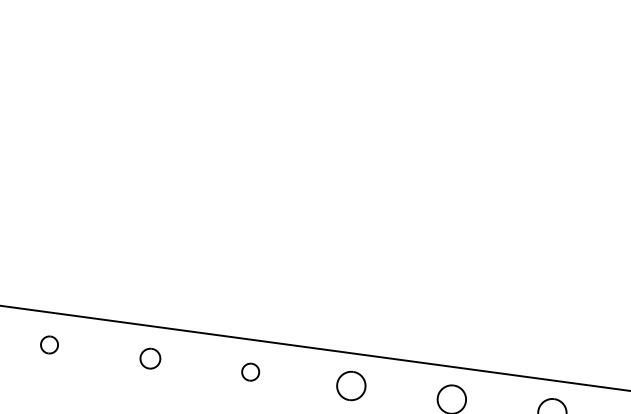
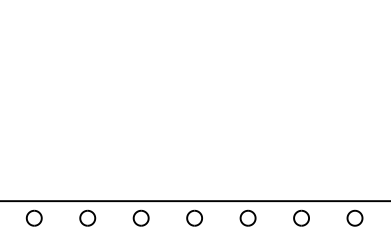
part: (48, 343) -> (33, 217), size x1.67
part: (150, 357) -> (87, 217), size x1.43
part: (249, 370) -> (140, 217), size x1.67

